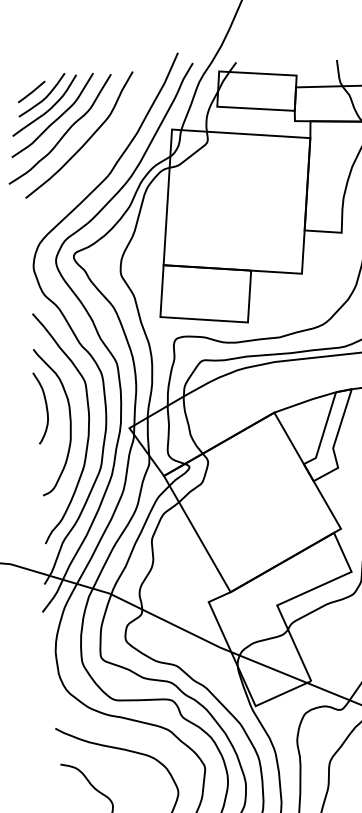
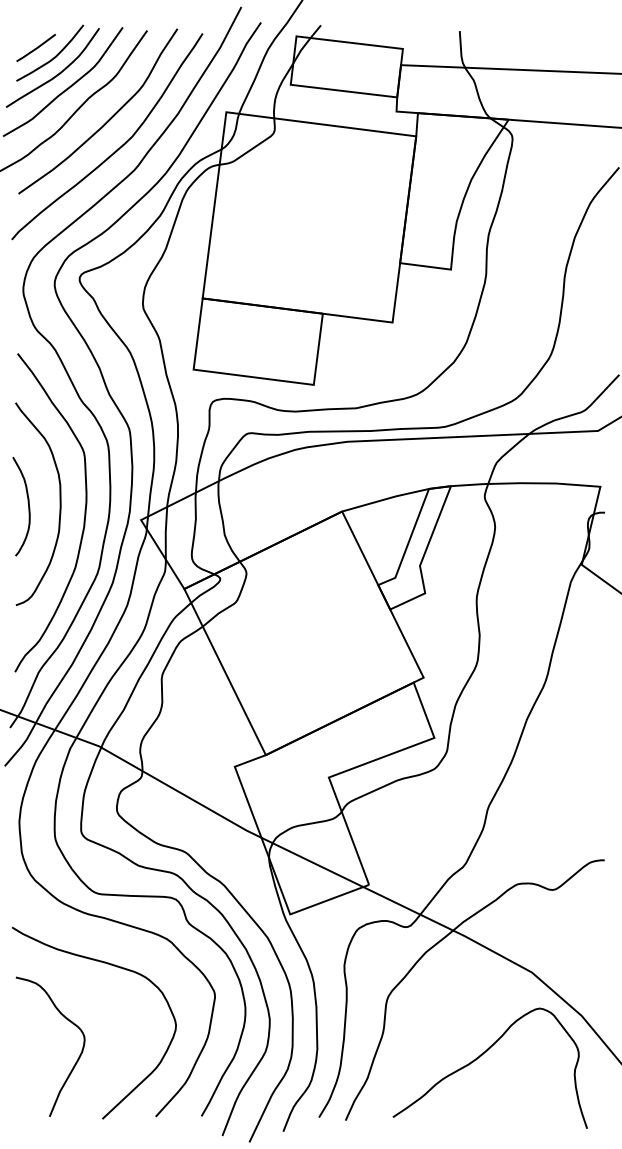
curve: (95, 160) -> (117, 148), added
curve: (46, 407) -> (28, 506), moved

